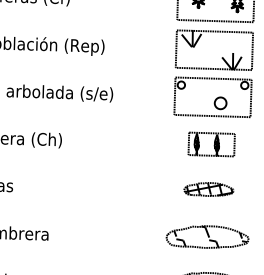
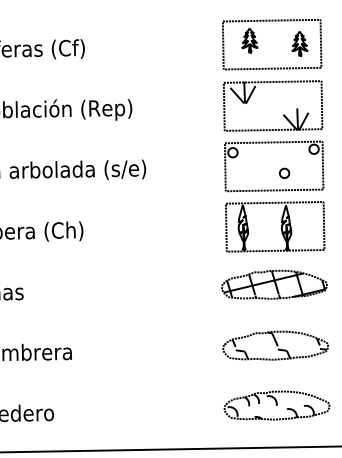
part: (220, 102) -> (284, 172), size x0.62
part: (211, 144) -> (275, 226), size x1.67
part: (208, 189) -> (274, 284), size x1.67

